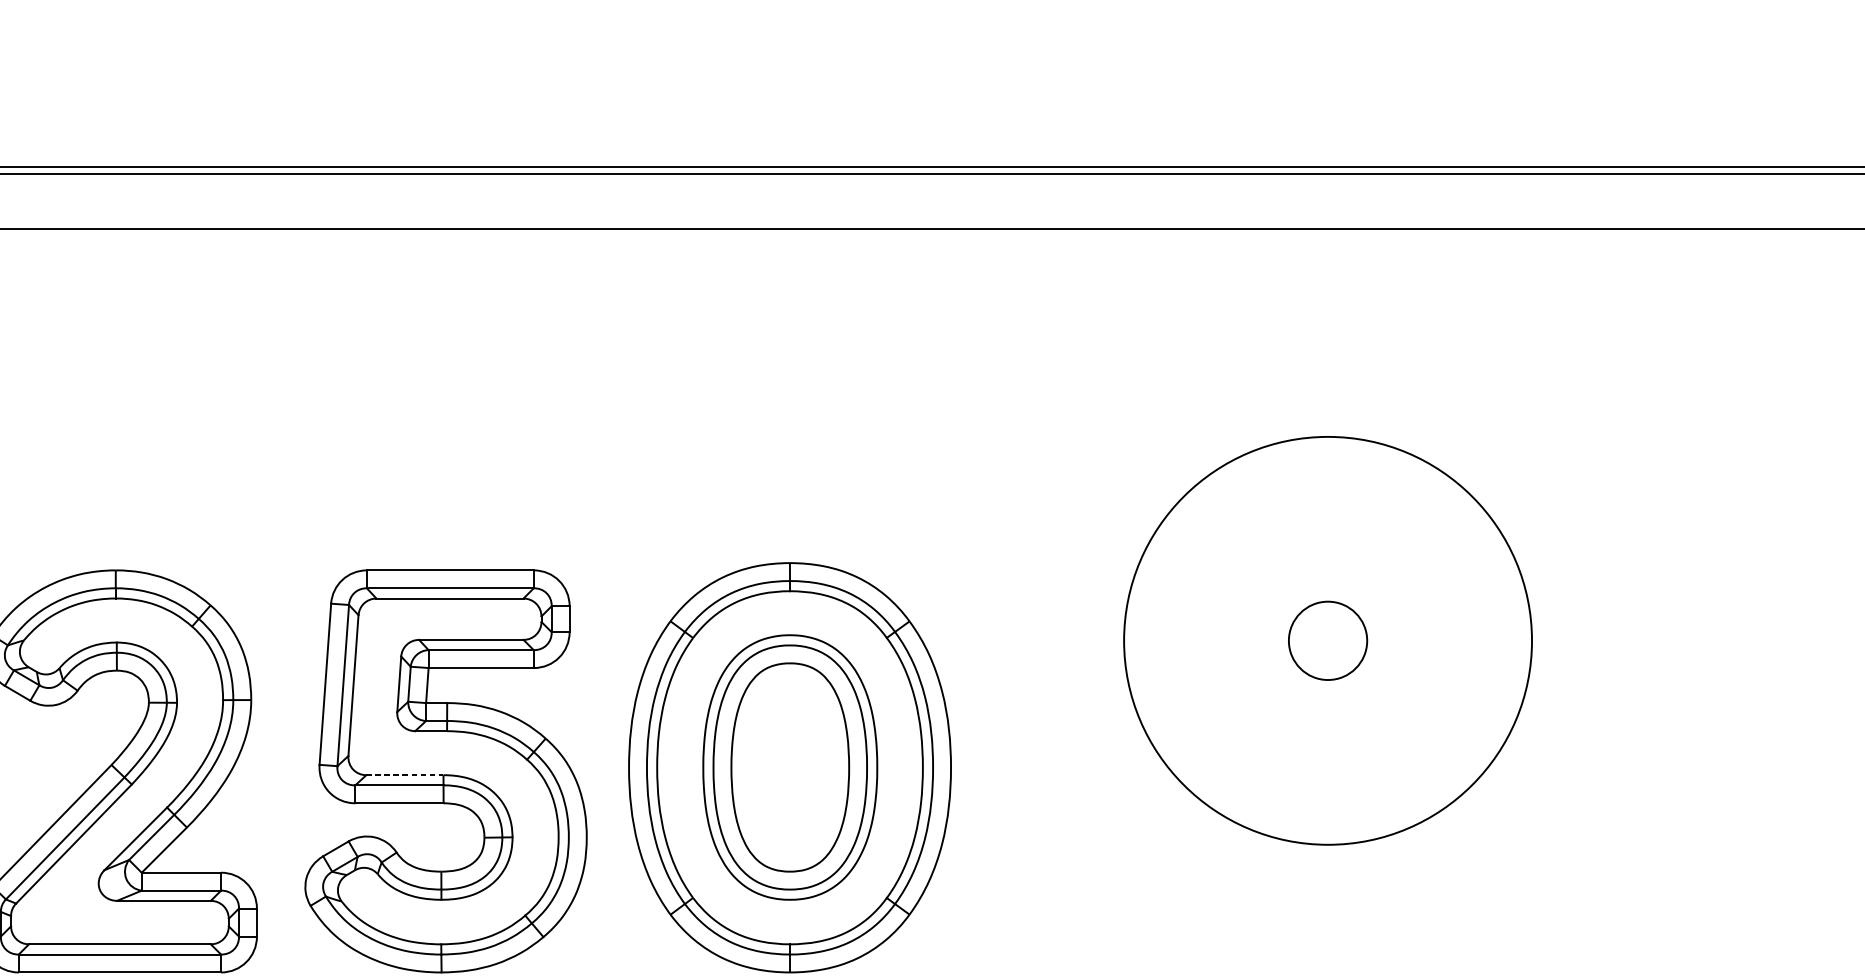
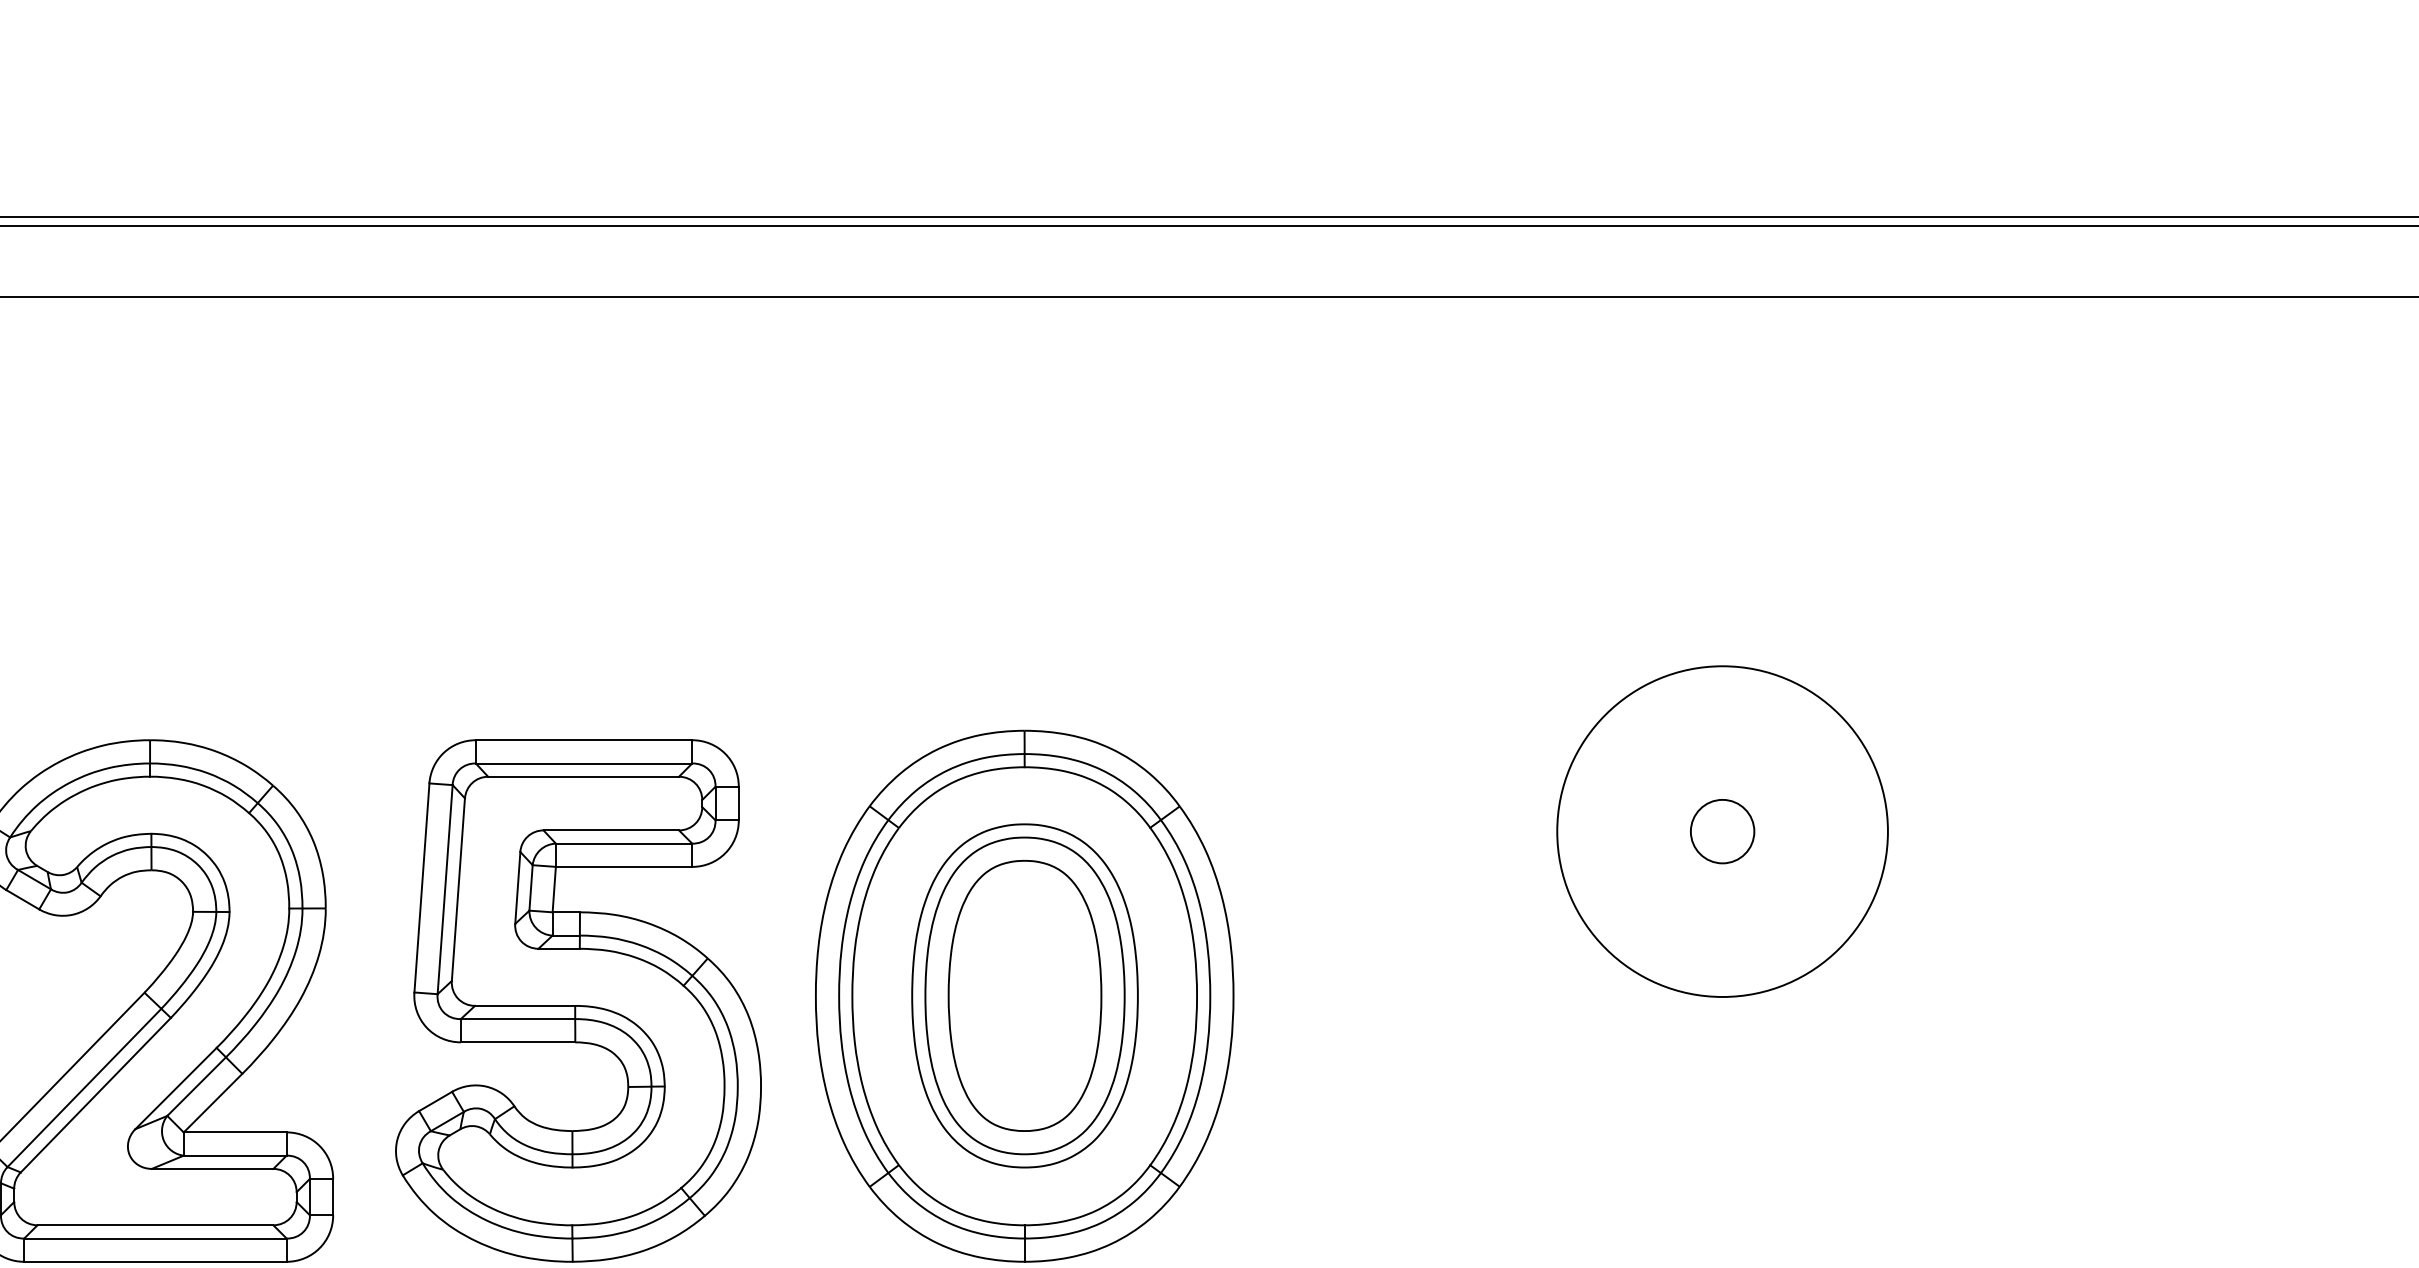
circle: (1327, 640) -> (1722, 831), size x0.62
circle: (1327, 640) -> (1722, 831), size x0.62
line: (405, 774) -> (525, 1005), dashed -> solid

